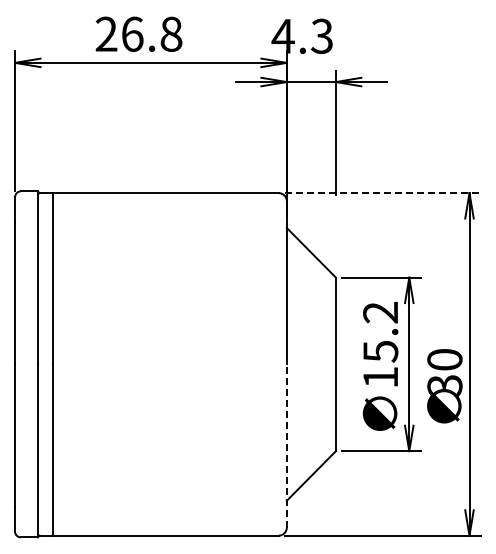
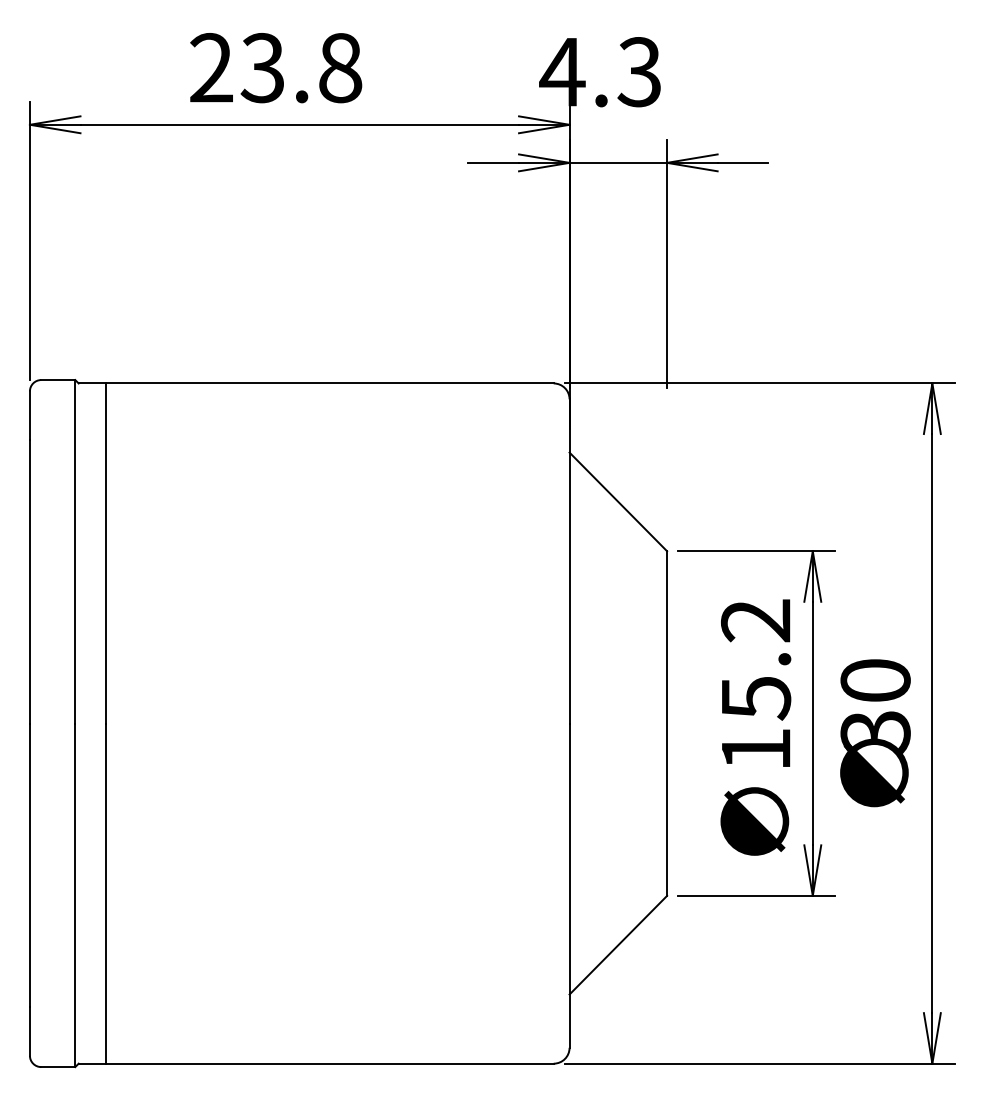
text: (132, 33) -> (263, 66), 26.8 -> 23.8
line: (383, 193) -> (761, 384), dashed -> solid
text: (444, 386) -> (874, 733), moved
line: (286, 446) -> (568, 886), dashed -> solid

